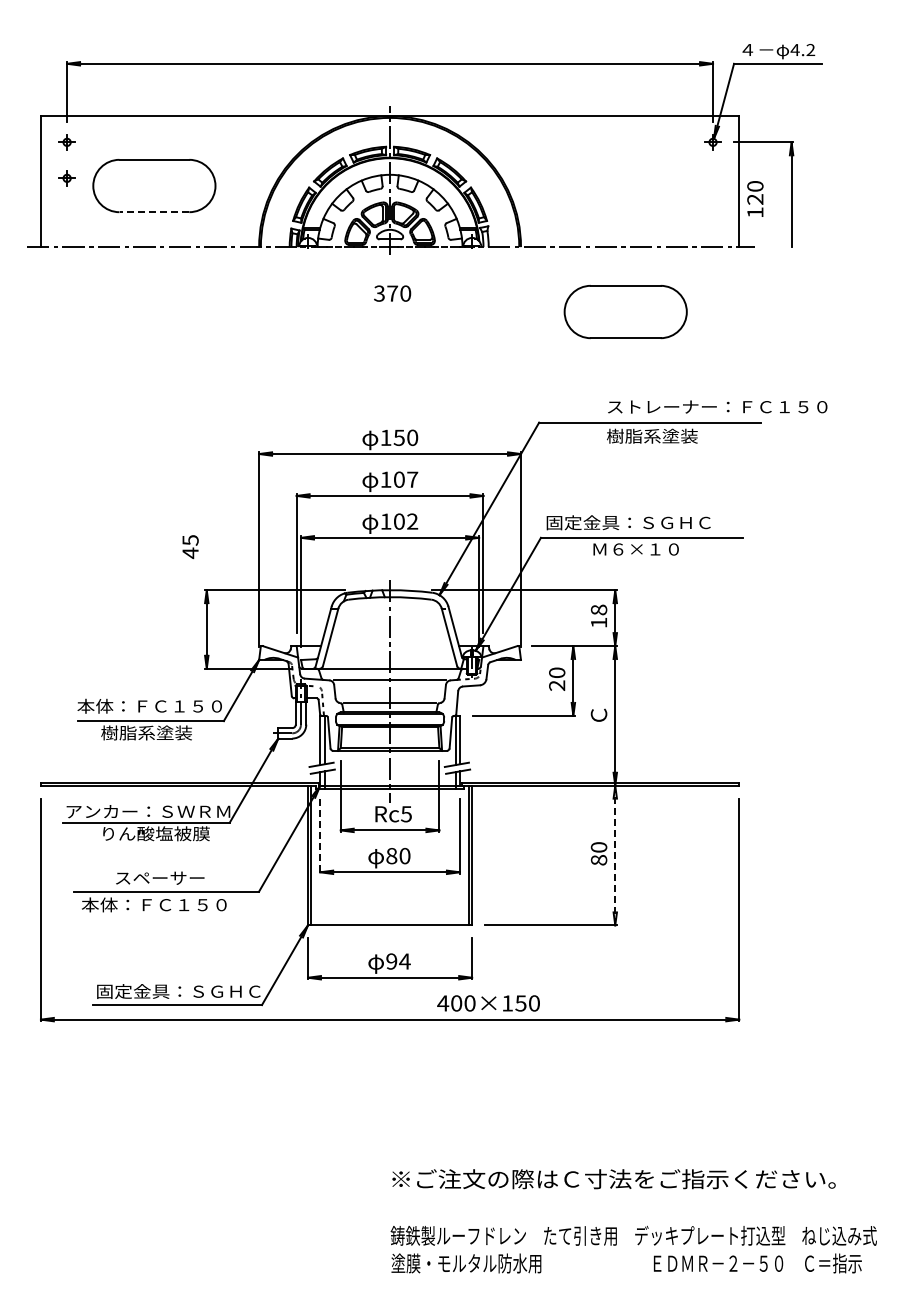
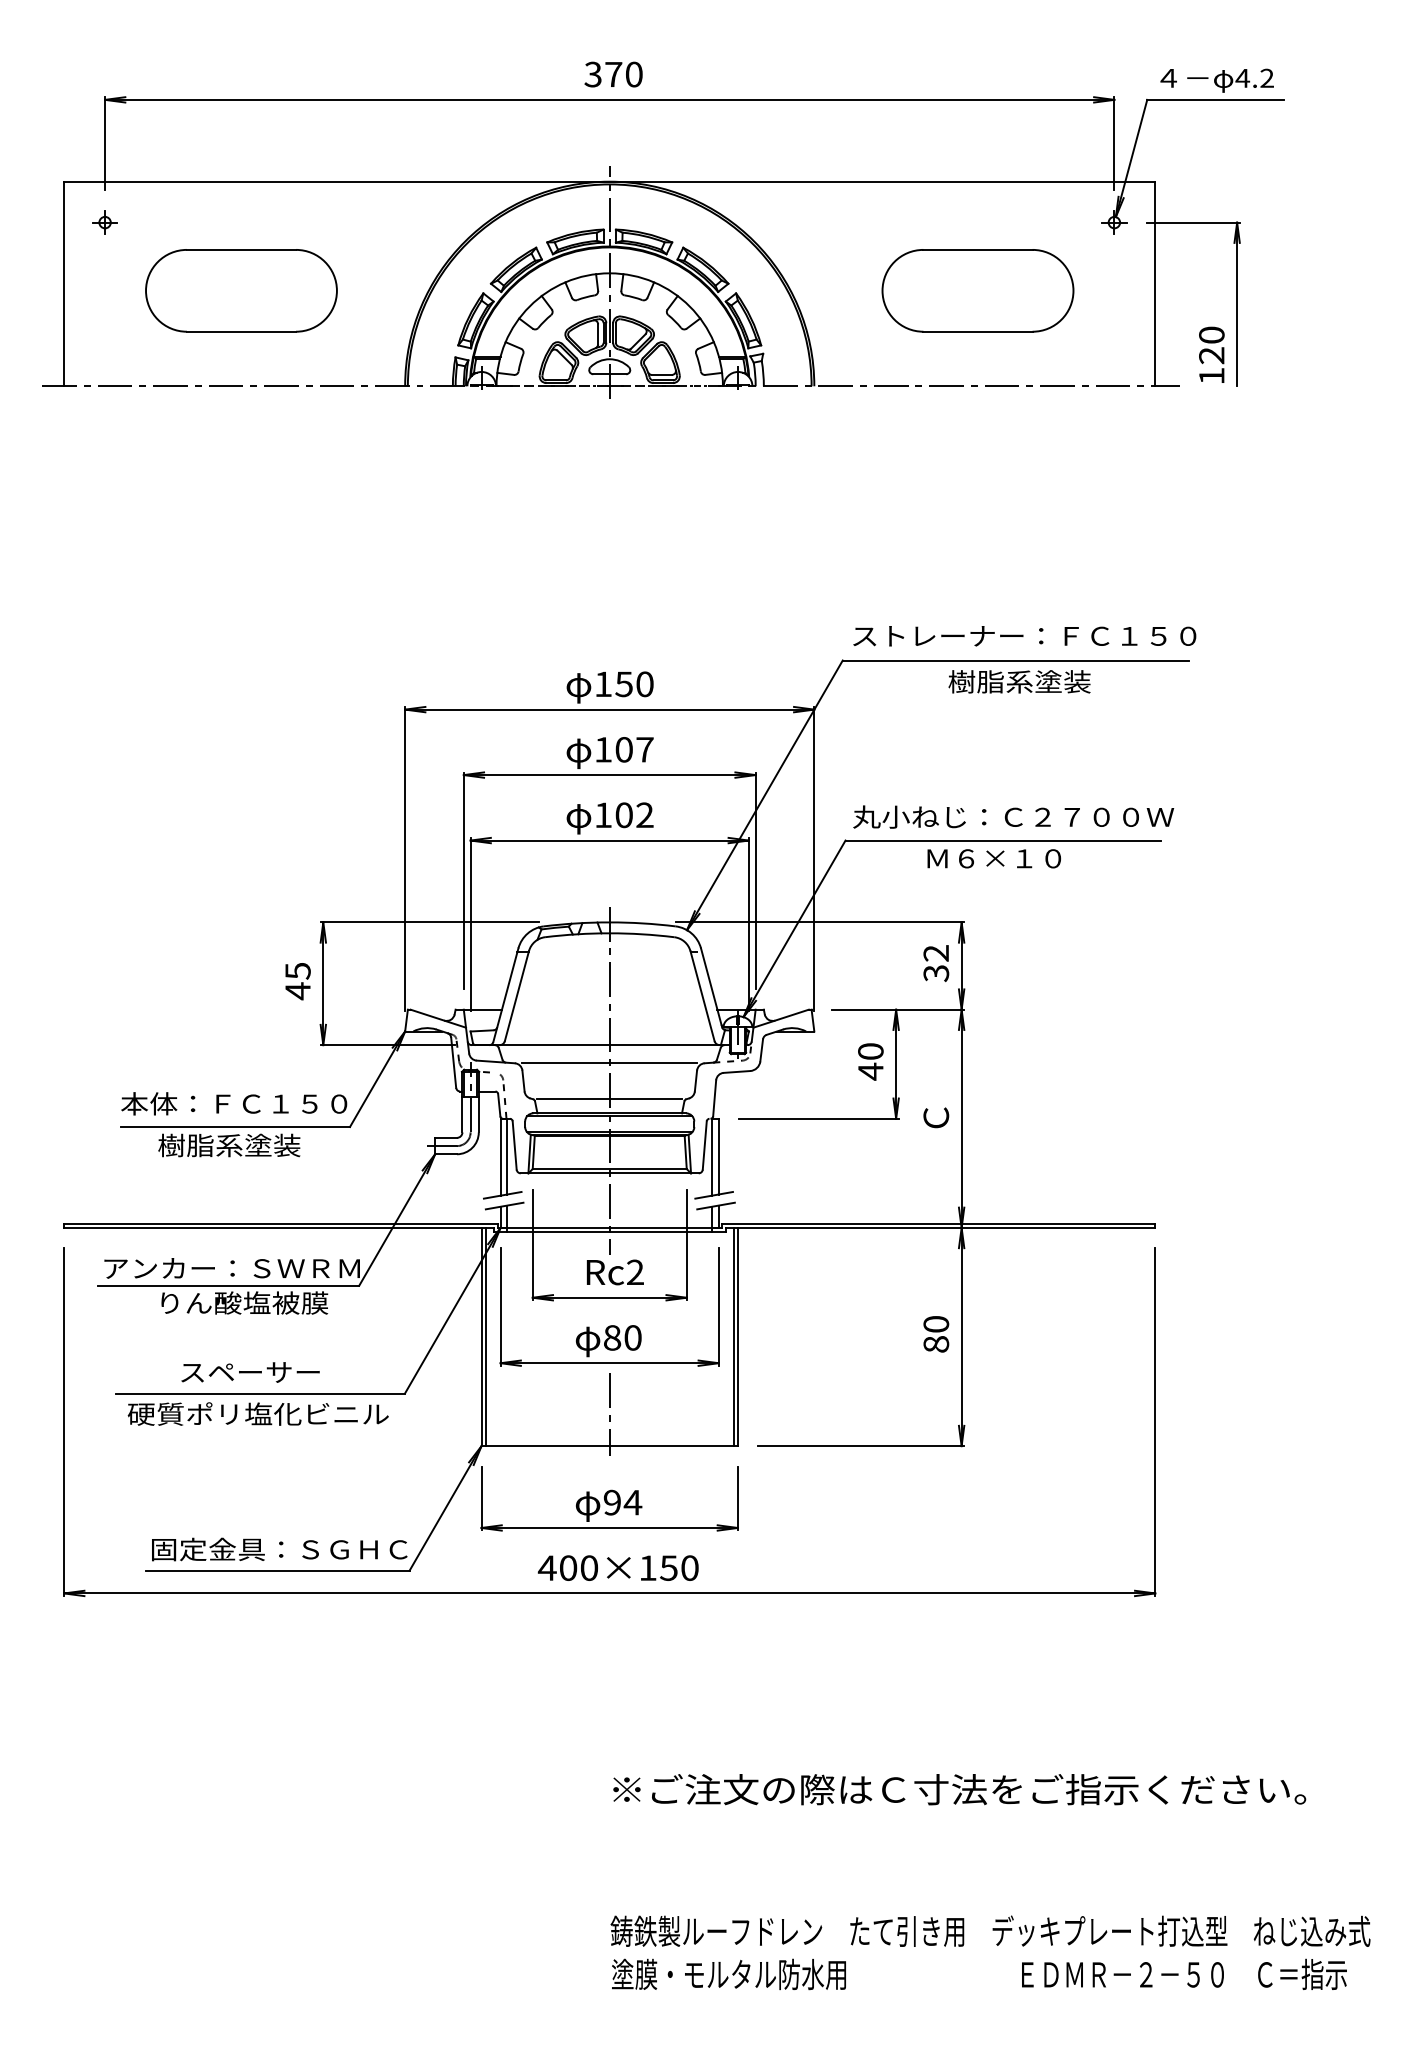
part: (66, 178) -> (104, 279), removed
text: (755, 198) -> (1212, 354), moved
line: (154, 212) -> (241, 332), dashed -> solid
text: (392, 293) -> (613, 74), moved
part: (625, 312) -> (977, 291), moved
text: (717, 406) -> (1024, 635), moved
text: (648, 522) -> (1013, 816), 固定金具：ＳＧＨＣ -> 丸小ねじ：Ｃ２７００Ｗ
text: (190, 547) -> (297, 982), moved
text: (598, 616) -> (935, 963), 18 -> 32
text: (557, 685) -> (871, 1071), 20 -> 40
text: (406, 814) -> (635, 1272), Rc5 -> Rc2
line: (320, 836) -> (501, 1307), dashed -> solid
line: (615, 855) -> (961, 1336), dashed -> solid
text: (164, 904) -> (257, 1413), 本体：ＦＣ１５０ -> 硬質ポリ塩化ビニル
line: (390, 904) -> (610, 1413), added
text: (488, 1003) -> (618, 1568), moved
text: (613, 1179) -> (958, 1790), moved

